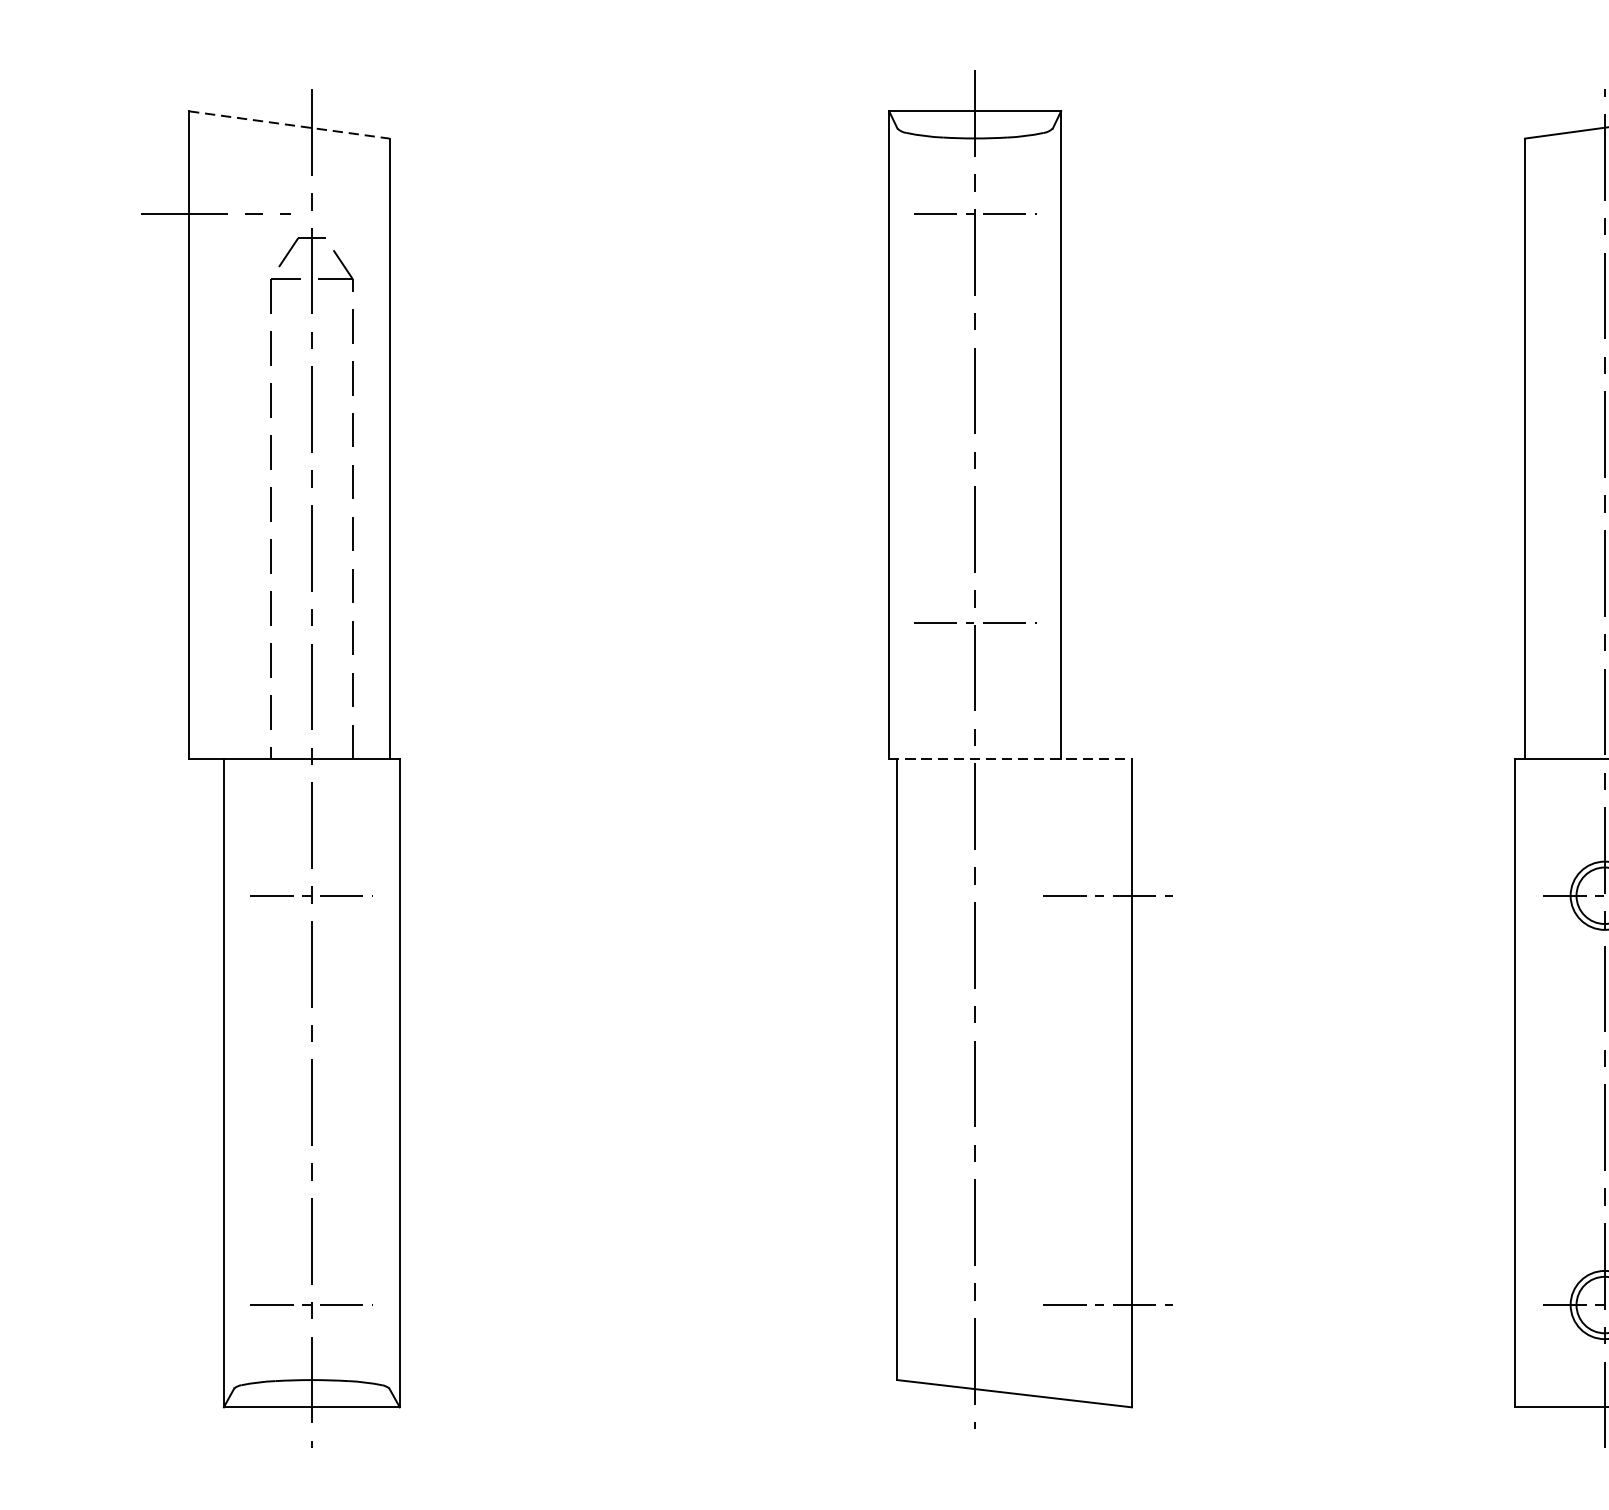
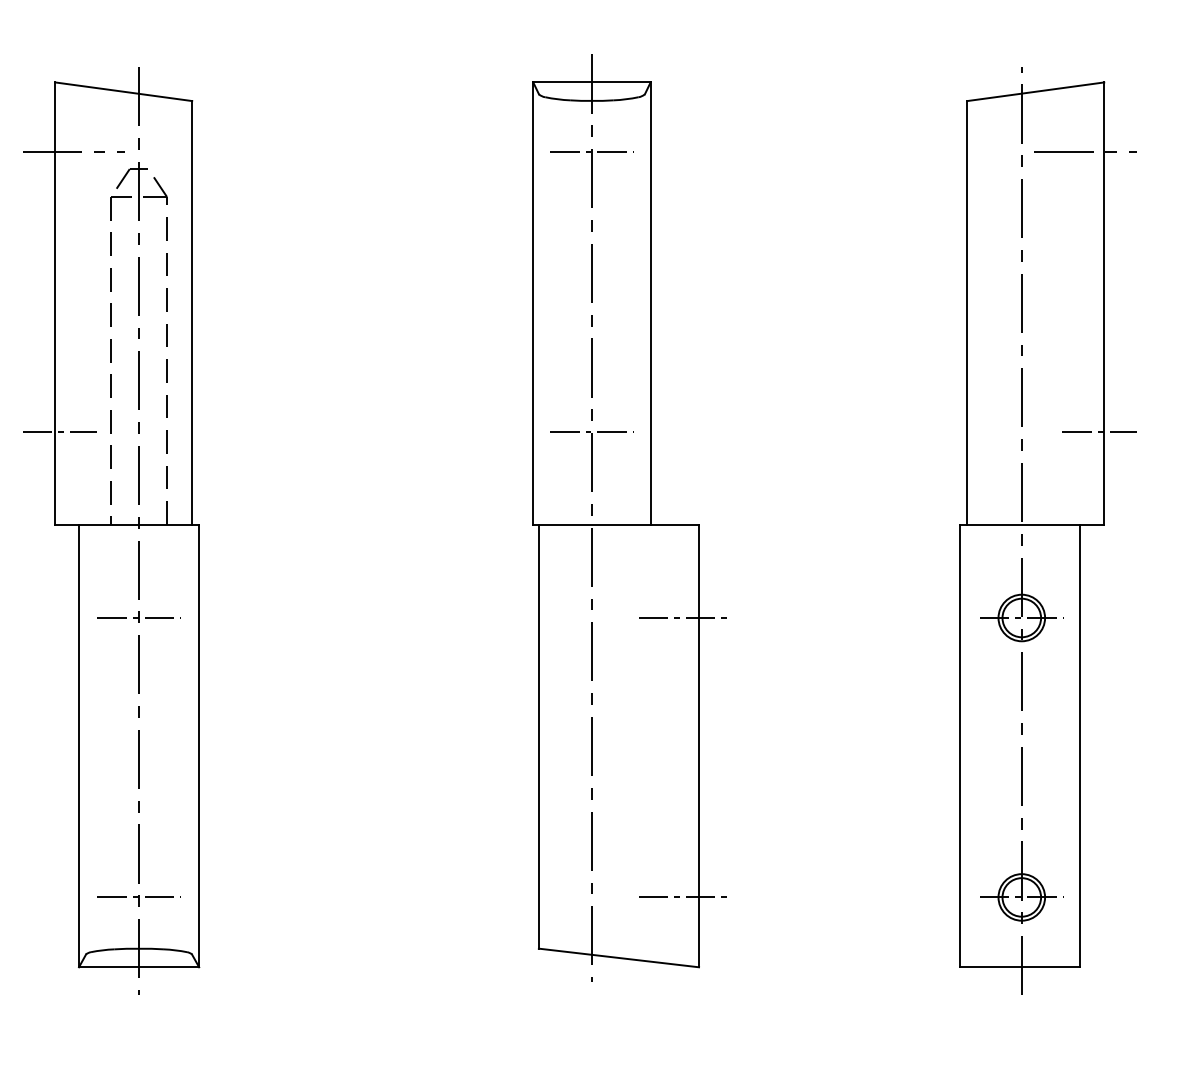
line: (290, 124) -> (124, 91), dashed -> solid
line: (195, 622) -> (59, 431), added
line: (1011, 758) -> (616, 524), dashed -> solid

